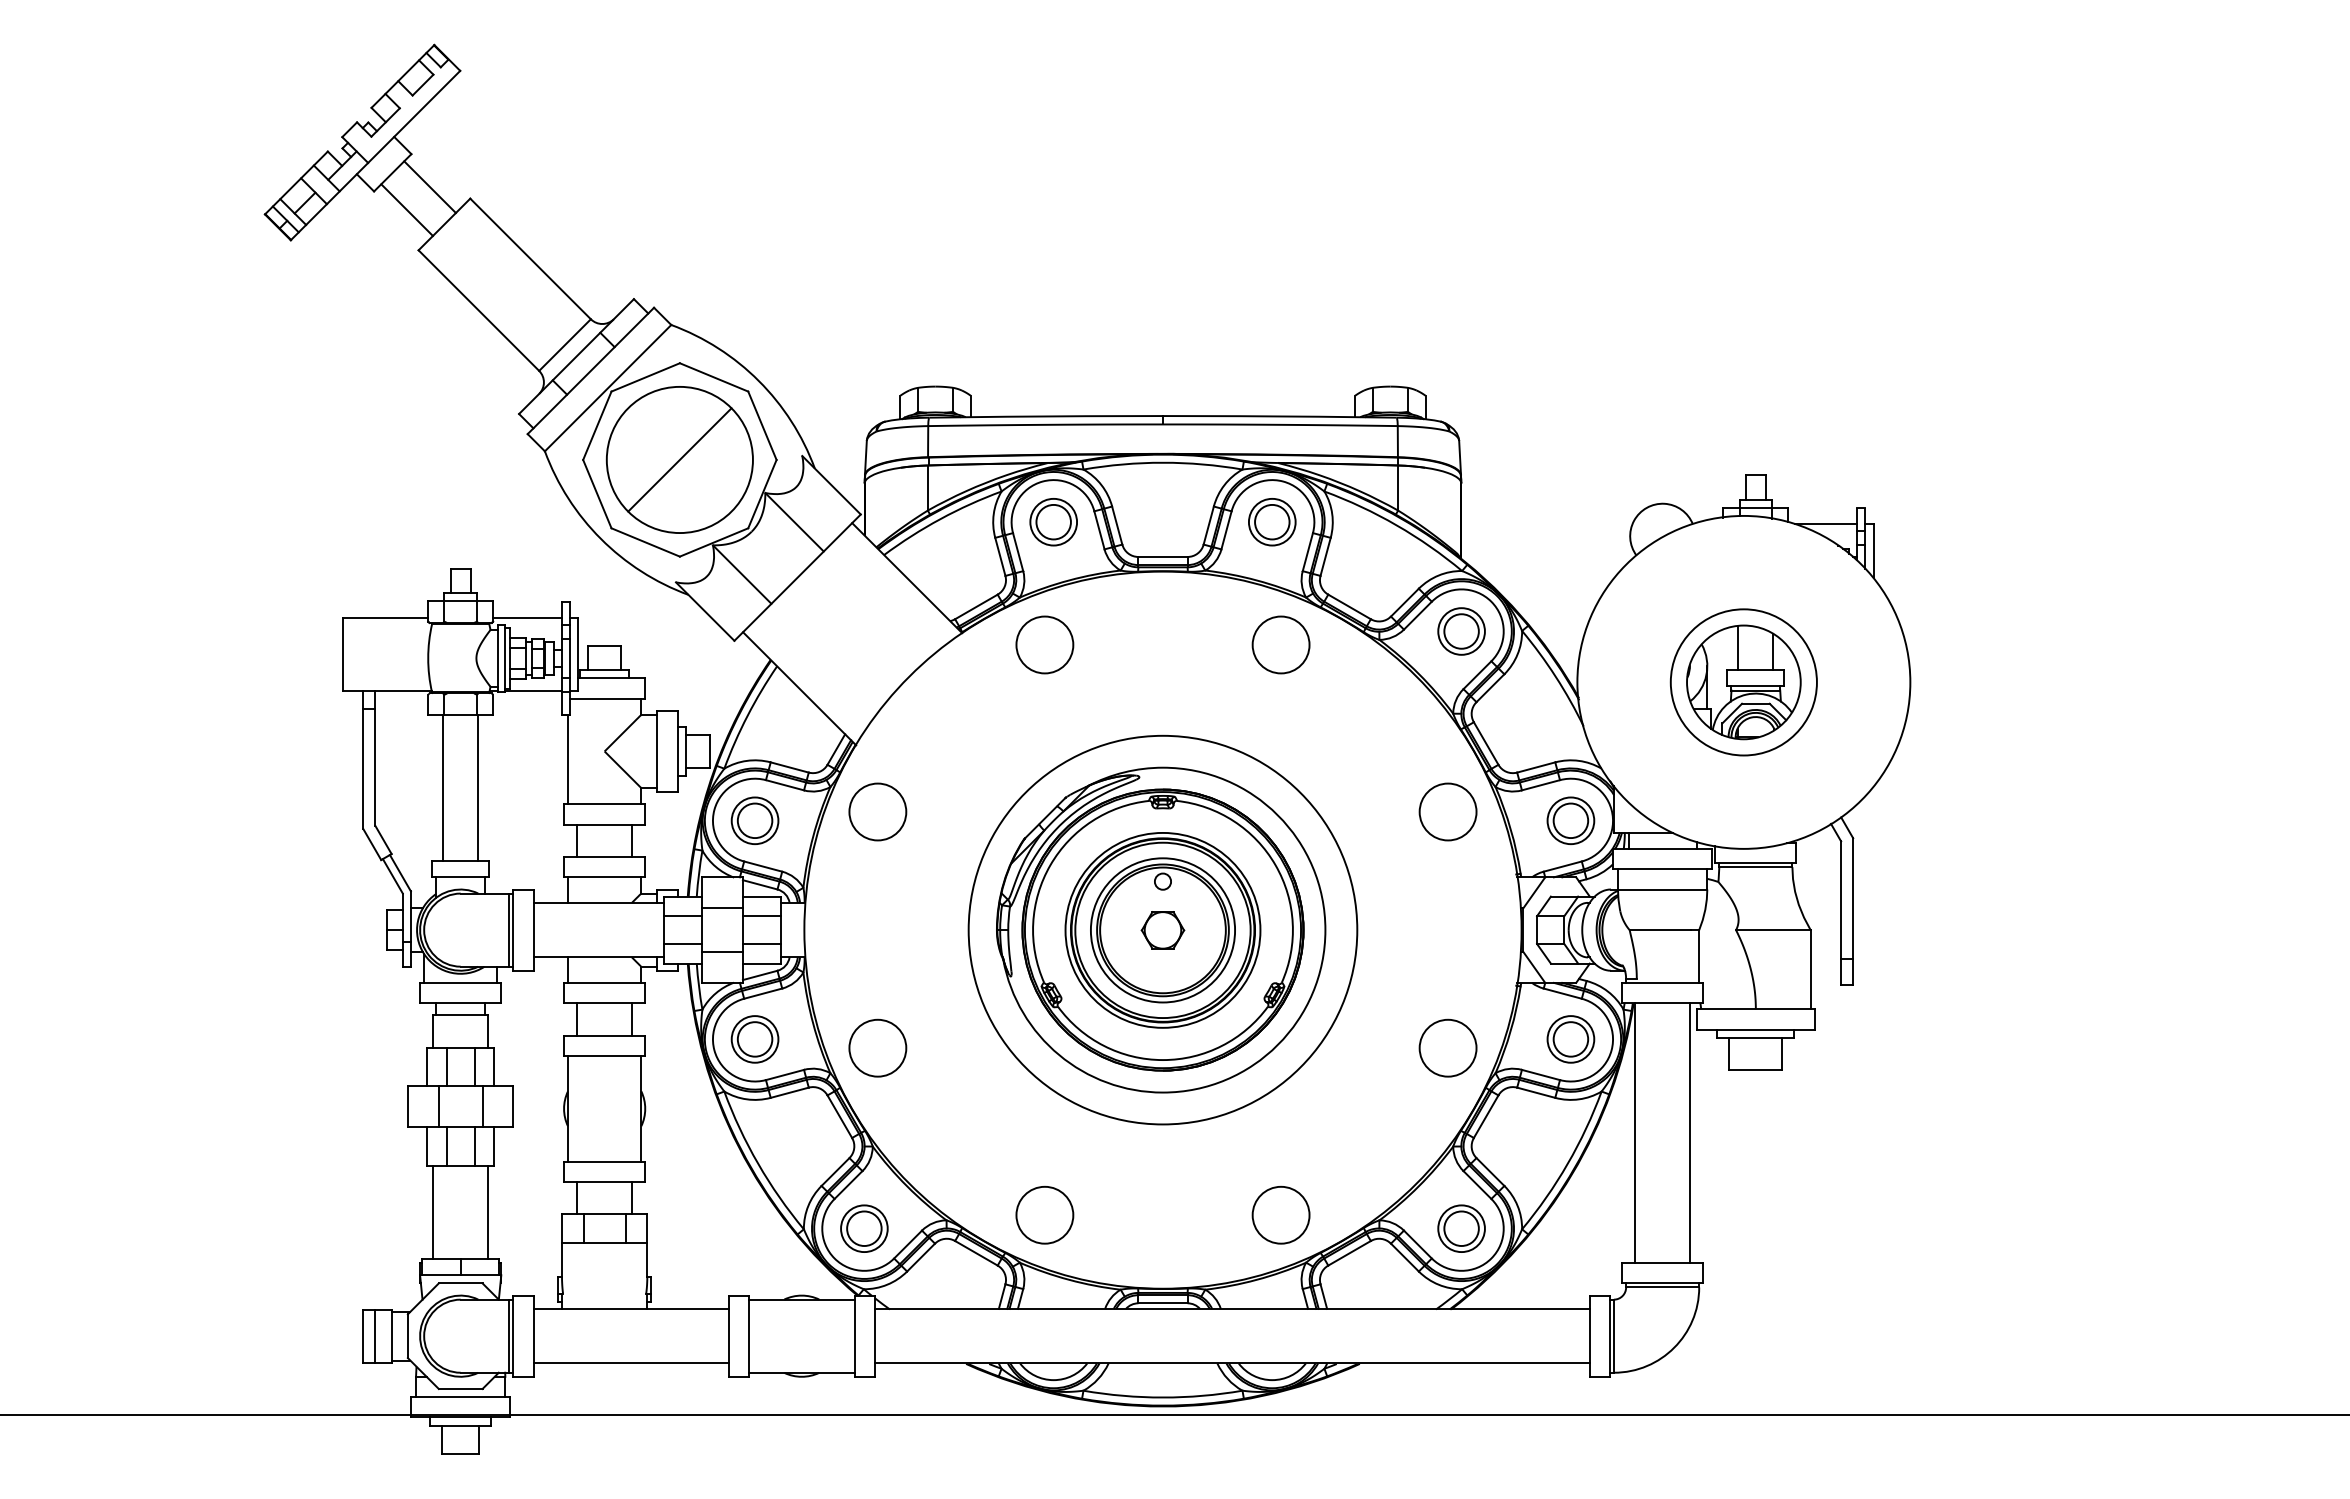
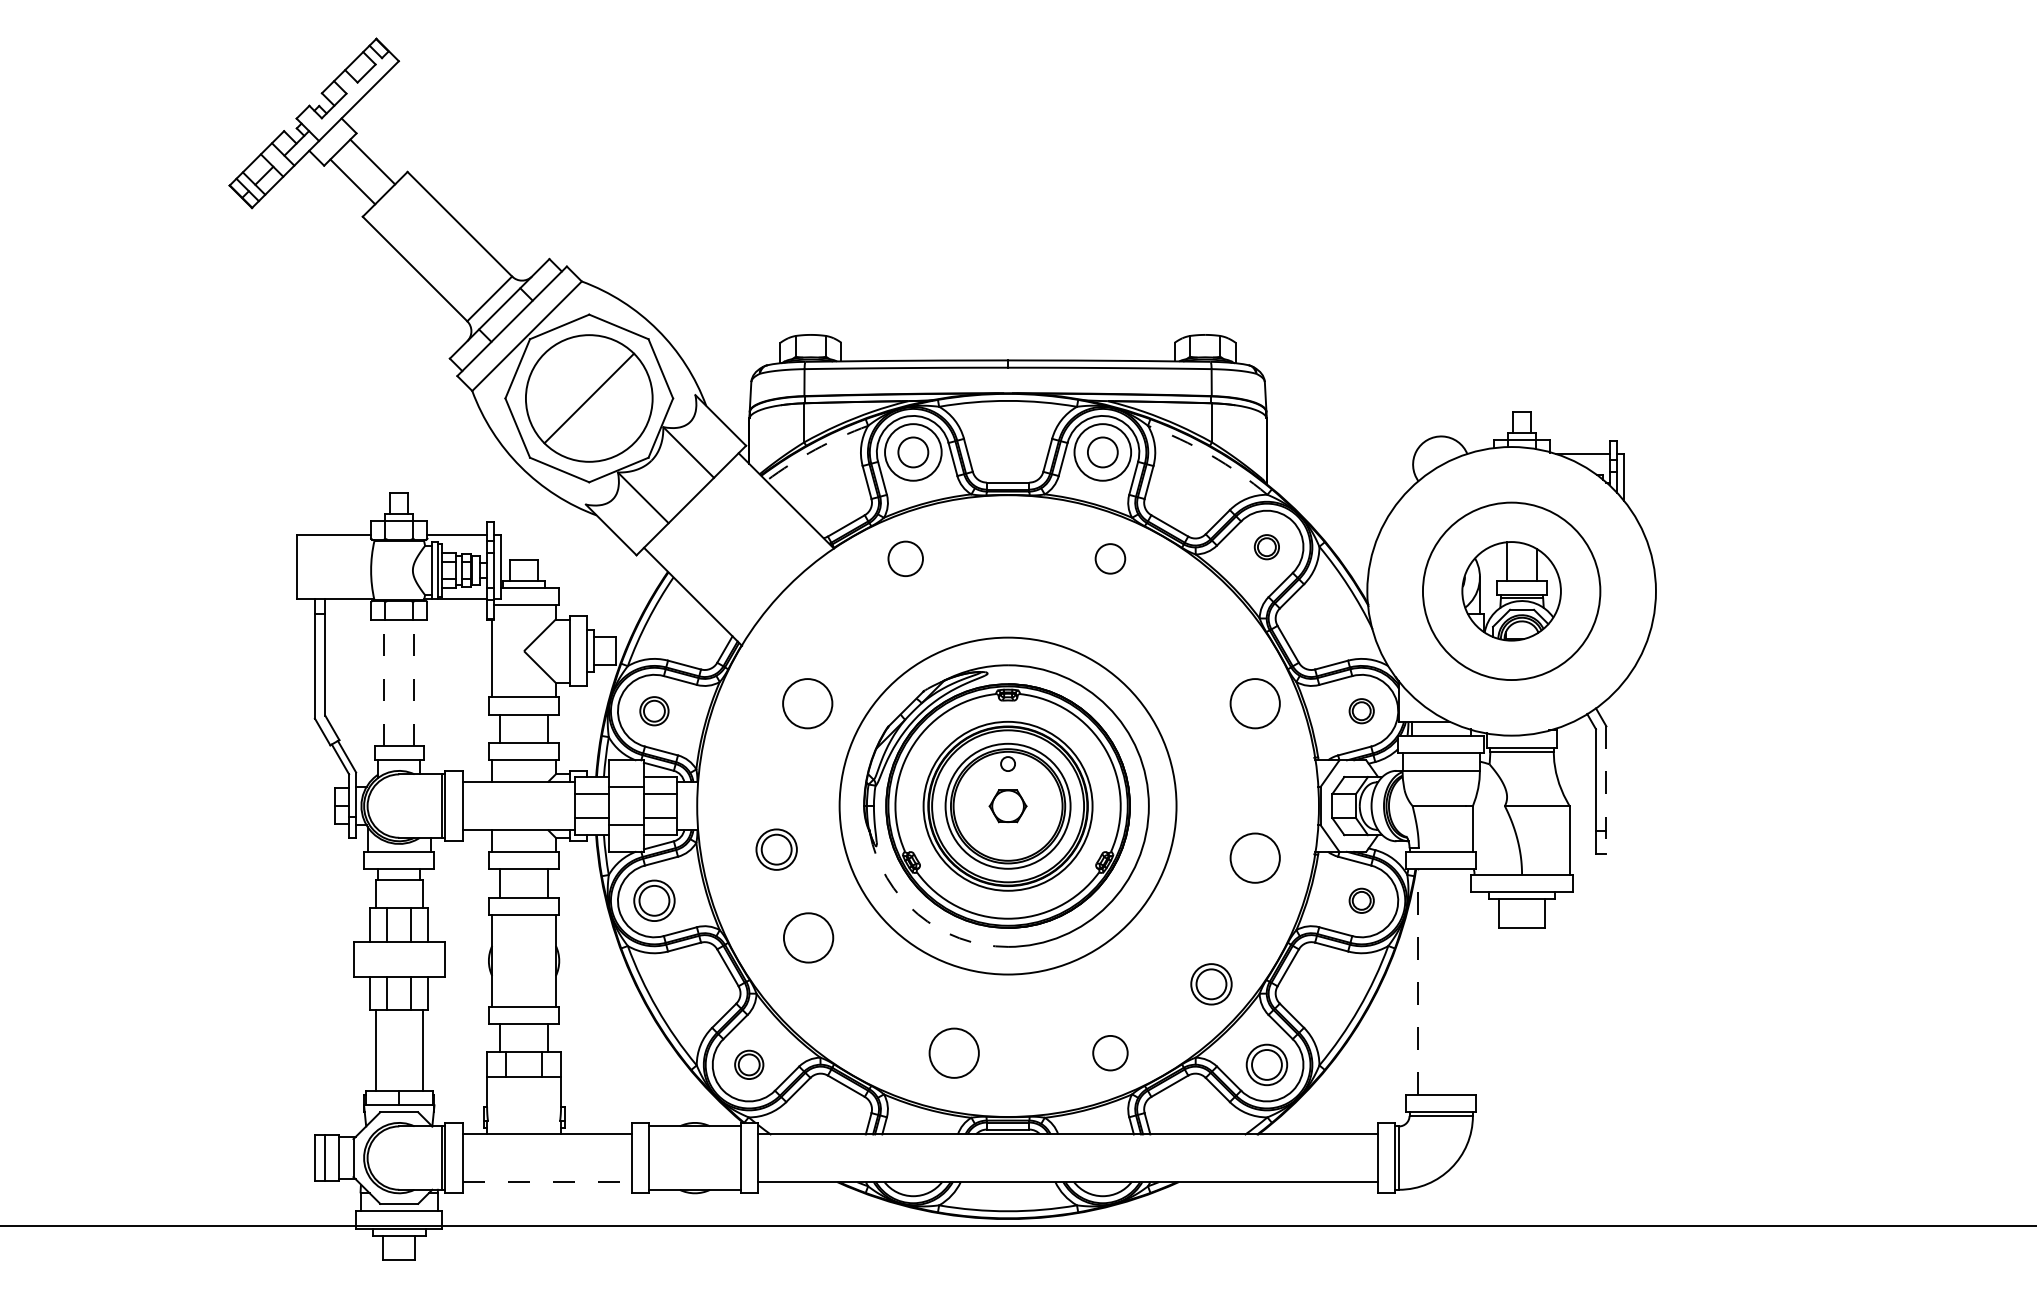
arc: (940, 519) -> (815, 450), solid -> dashed
circle: (1053, 521) -> (913, 451), size x1.4
circle: (1271, 521) -> (1102, 451), size x1.4
arc: (1396, 525) -> (1210, 455), solid -> dashed
part: (1461, 631) -> (1266, 547), size x0.6
circle: (1044, 644) -> (905, 558), size x0.7
circle: (1280, 644) -> (1109, 558), size x0.6
circle: (1743, 682) -> (1511, 591), size x1.4
line: (443, 787) -> (384, 682), solid -> dashed
line: (478, 787) -> (414, 682), solid -> dashed
circle: (877, 811) -> (807, 703), moved
part: (754, 820) -> (653, 711), size x0.7
part: (1570, 820) -> (1361, 711), size x0.6
line: (1853, 912) -> (1606, 790), solid -> dashed
part: (895, 980) -> (776, 849), added
part: (1570, 1039) -> (1361, 900), size x0.6
circle: (877, 1047) -> (808, 937), moved
circle: (1447, 1047) -> (1254, 857), moved
arc: (1059, 1055) -> (918, 914), solid -> dashed
line: (438, 1106) -> (380, 958), removed
line: (482, 1106) -> (418, 958), removed
line: (1635, 1133) -> (1417, 982), solid -> dashed
line: (1689, 1133) -> (1464, 982), removed
part: (1397, 1135) -> (1211, 984), added
circle: (1044, 1214) -> (953, 1052), moved
circle: (1280, 1214) -> (1109, 1052), size x0.7
part: (864, 1228) -> (749, 1064), size x0.7
line: (631, 1363) -> (547, 1181), solid -> dashed

